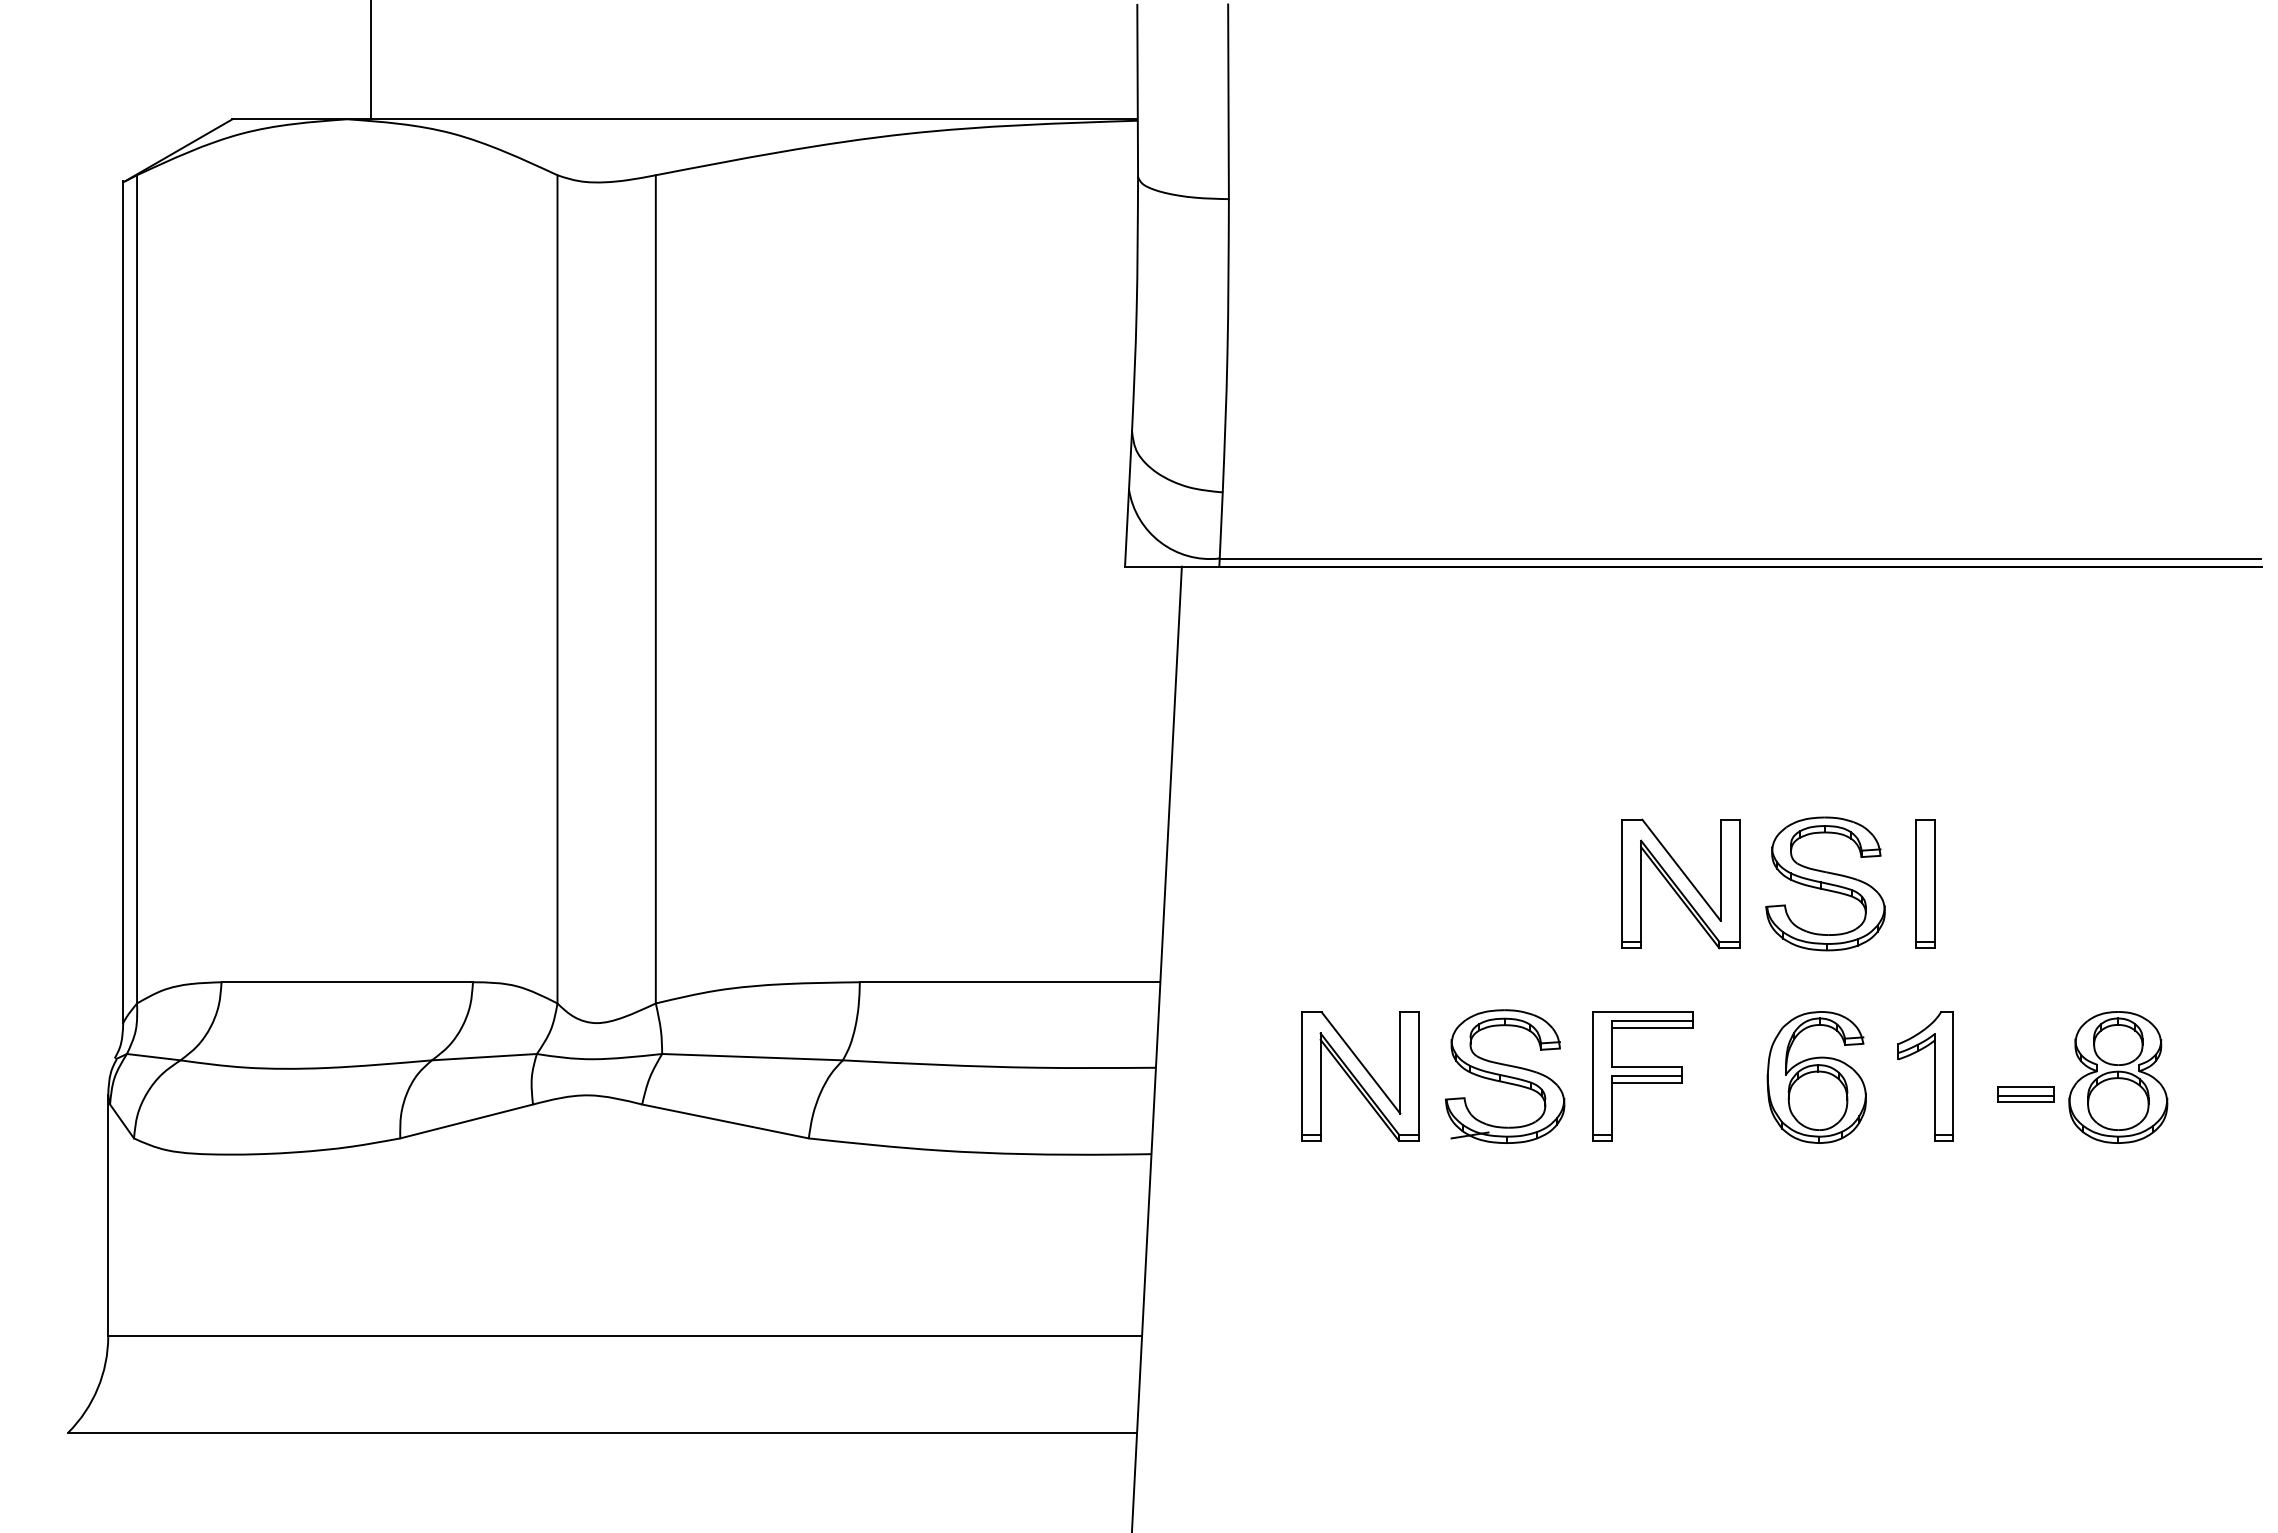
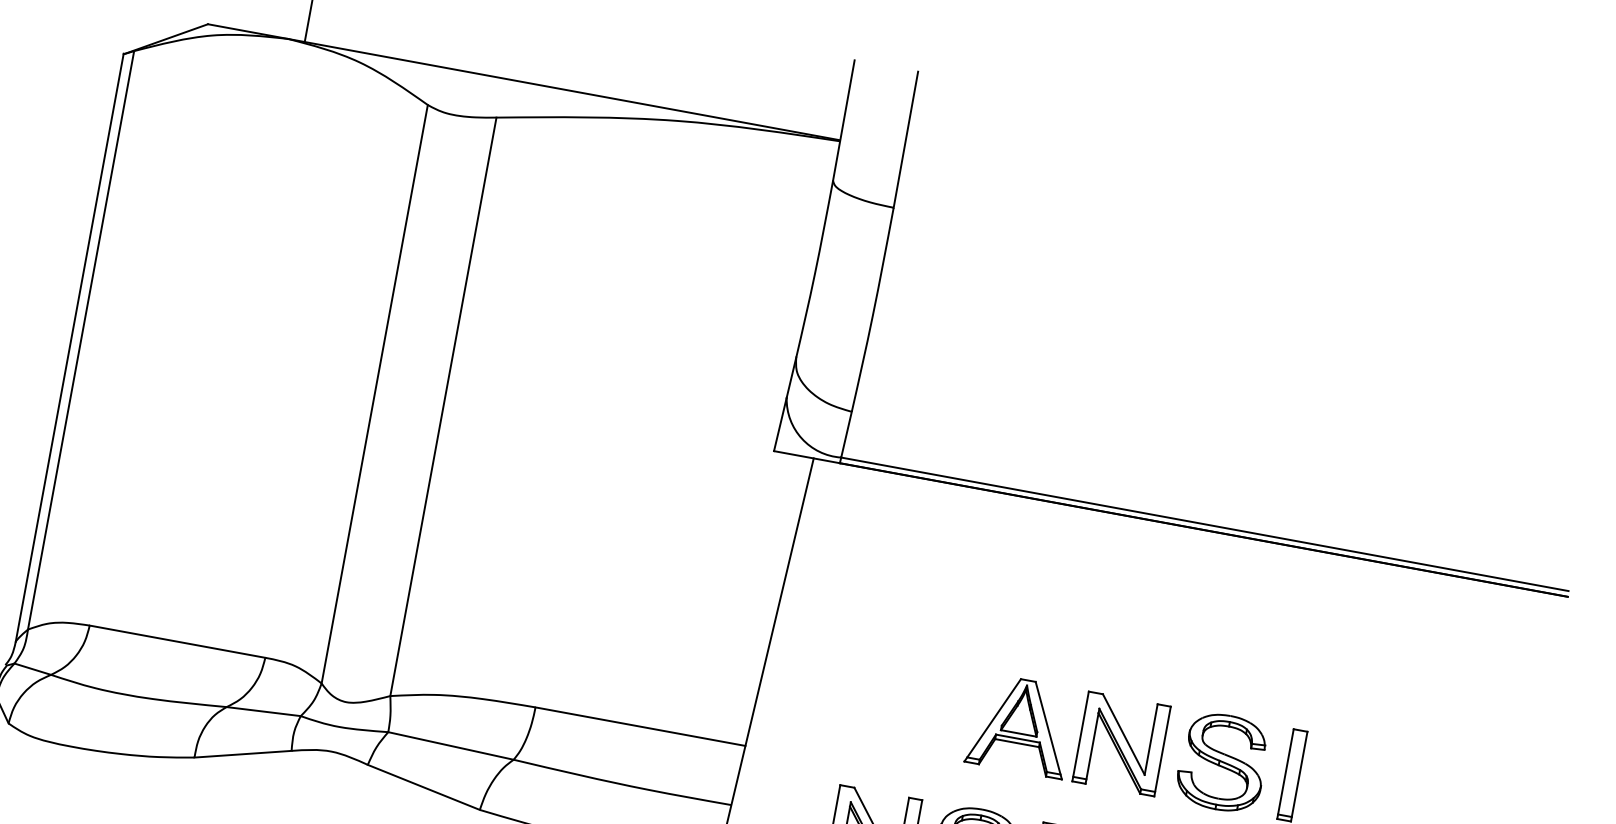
part: (1537, 883) -> (1021, 725), added

